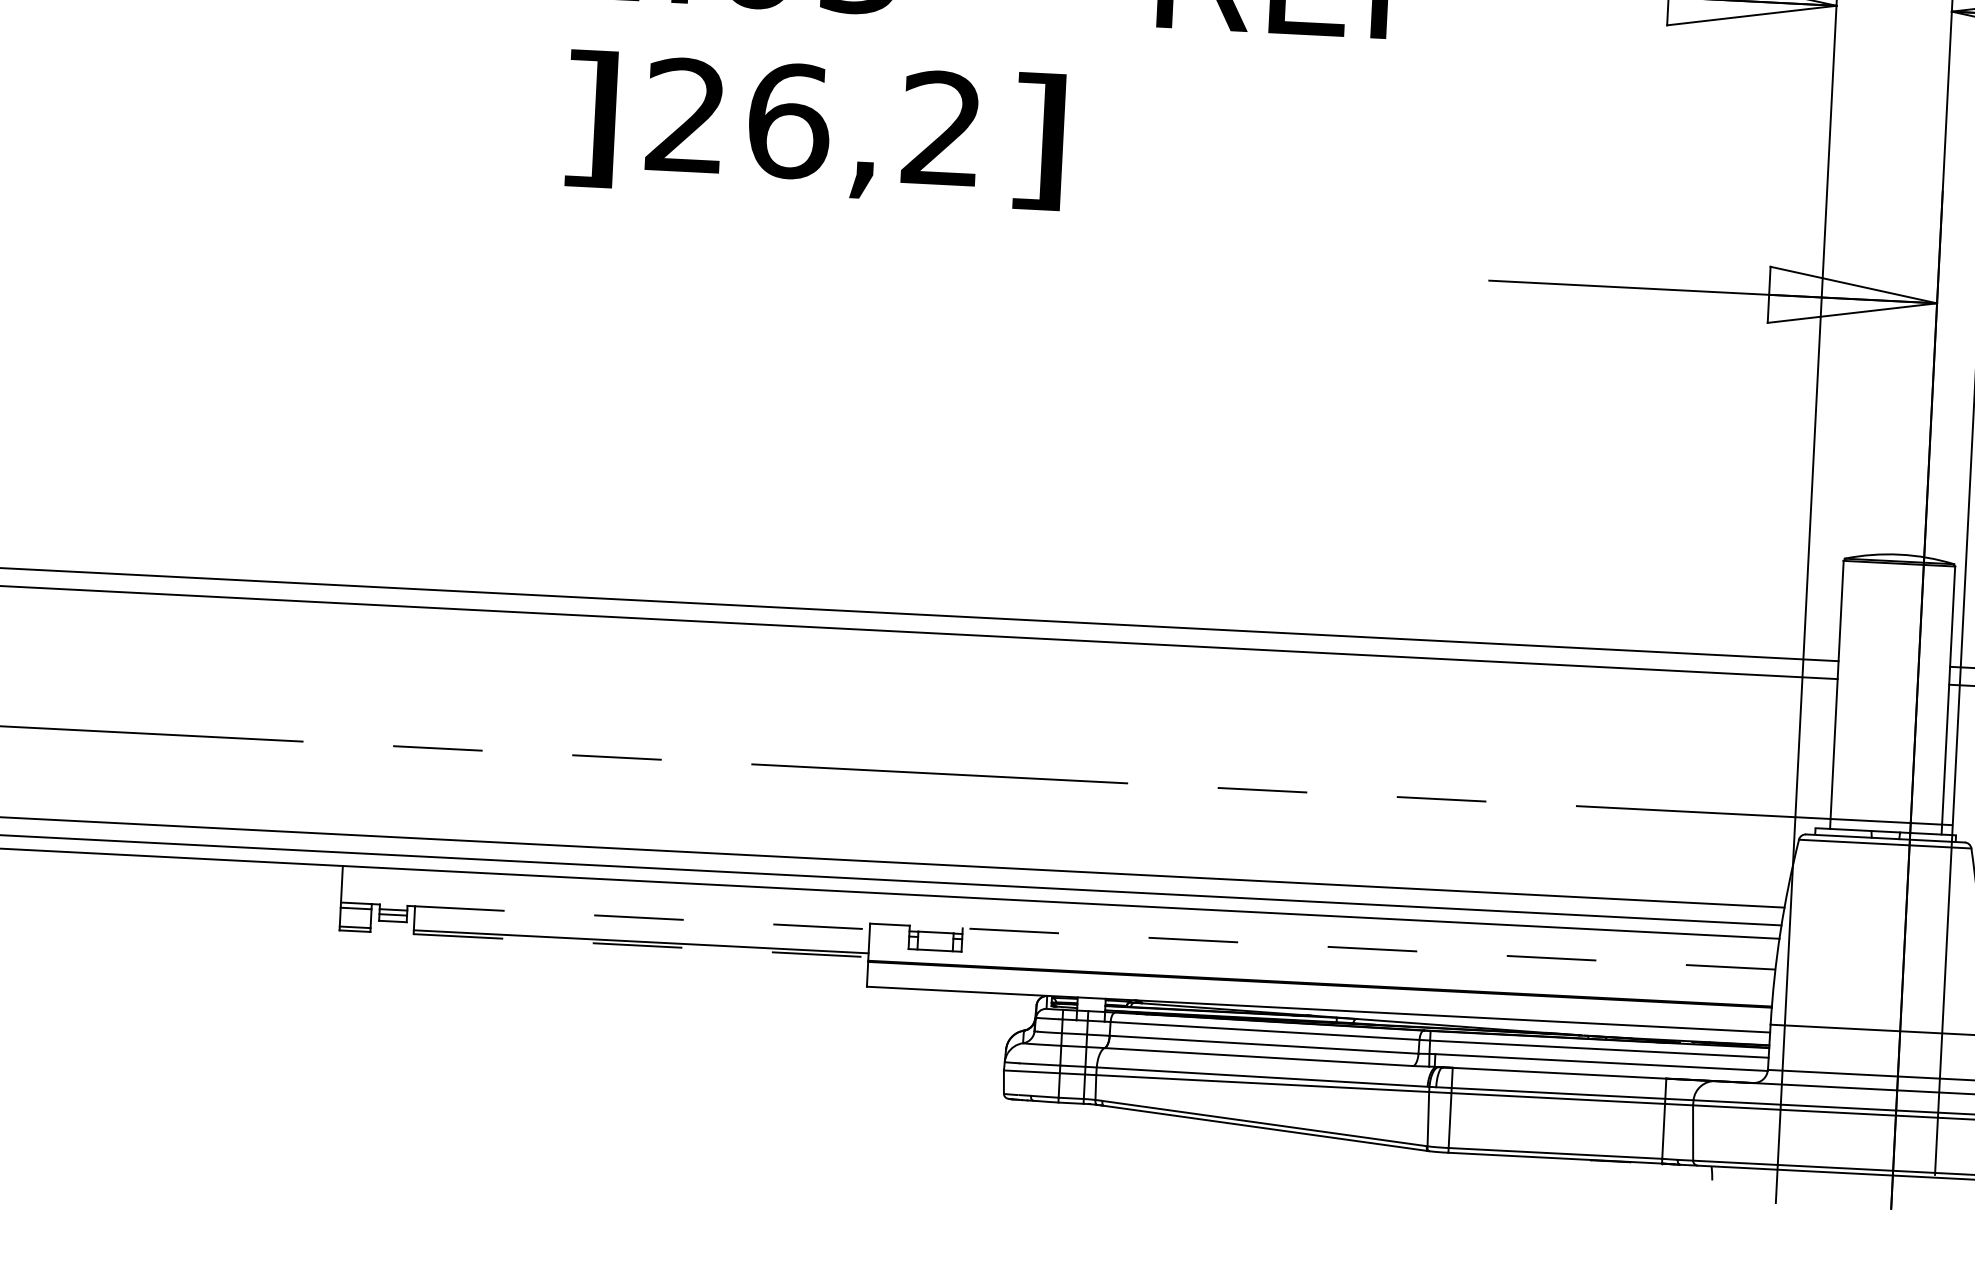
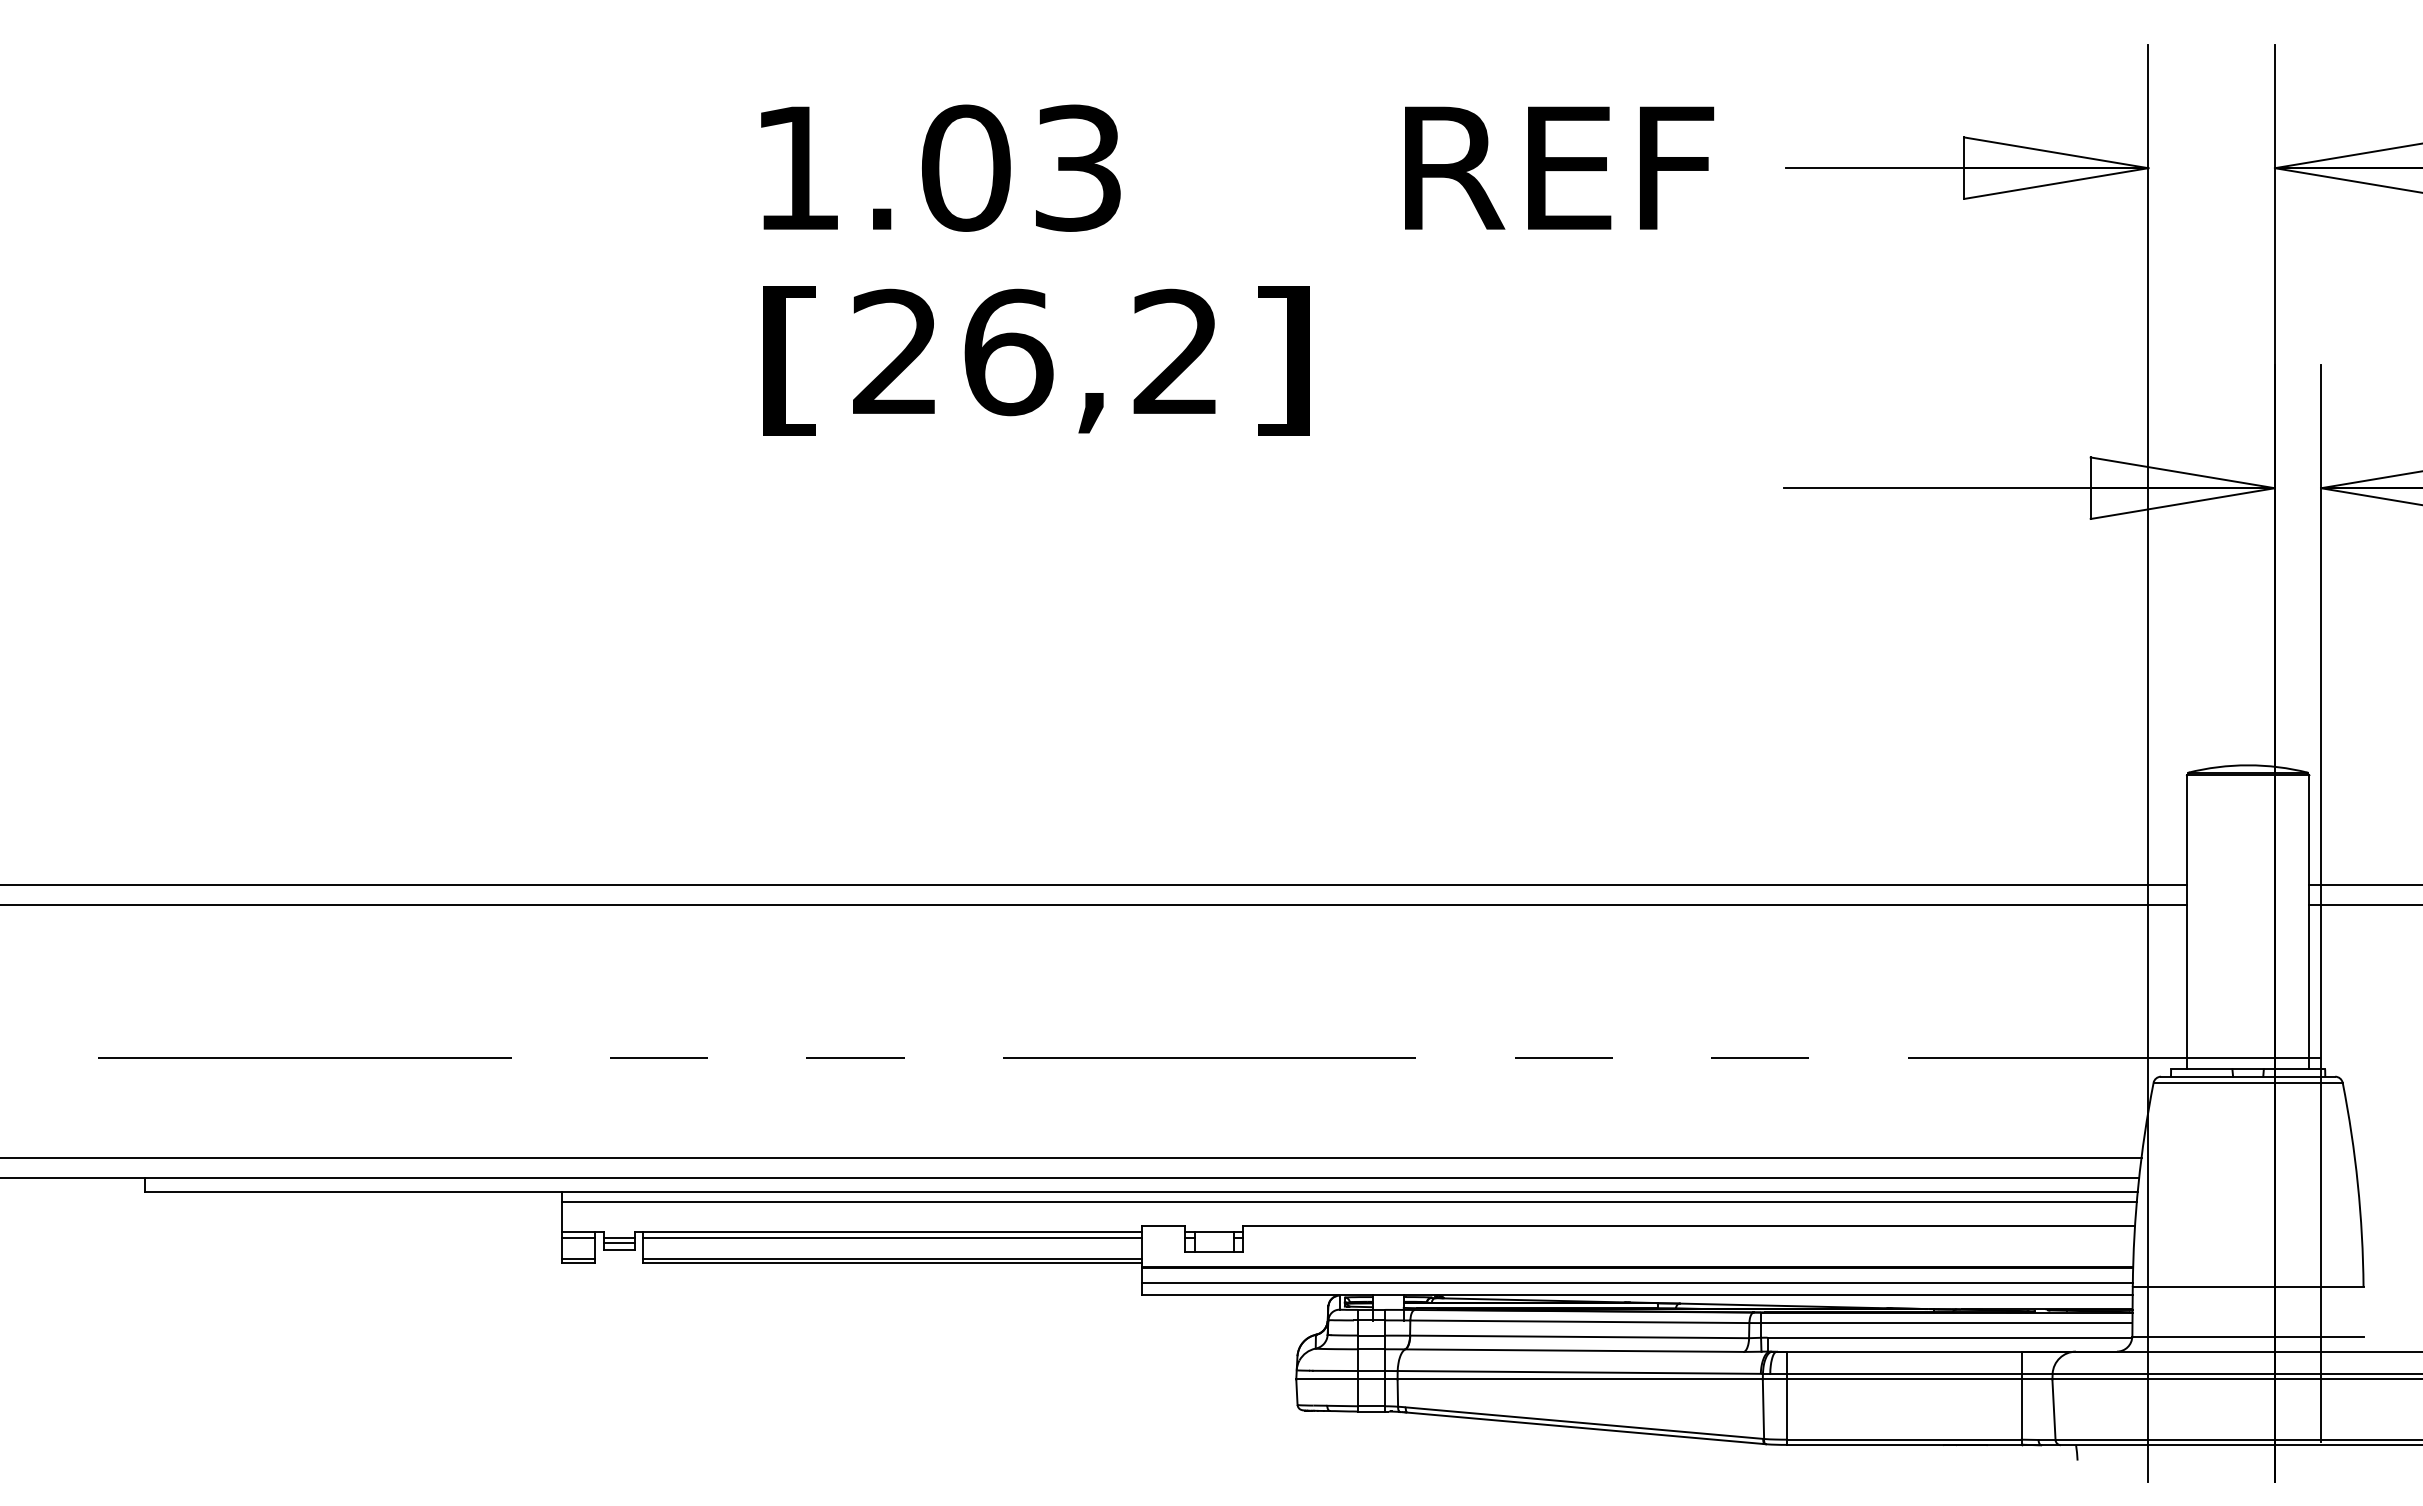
text: (589, 118) -> (790, 360), ] -> [
line: (1059, 911) -> (1348, 1202), added
line: (642, 917) -> (892, 1232), dashed -> solid
line: (641, 923) -> (891, 1238), added
line: (641, 946) -> (892, 1263), dashed -> solid
line: (1369, 949) -> (1689, 1226), dashed -> solid
line: (1318, 998) -> (1636, 1283), added

